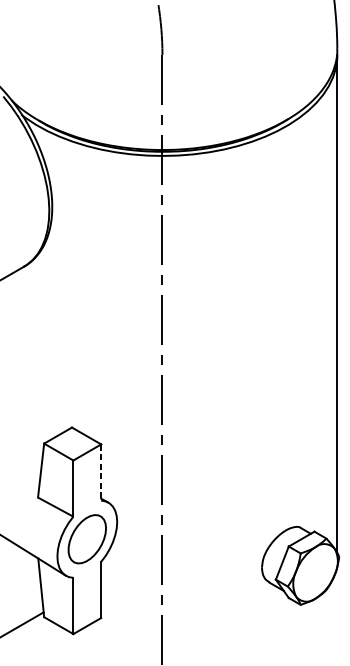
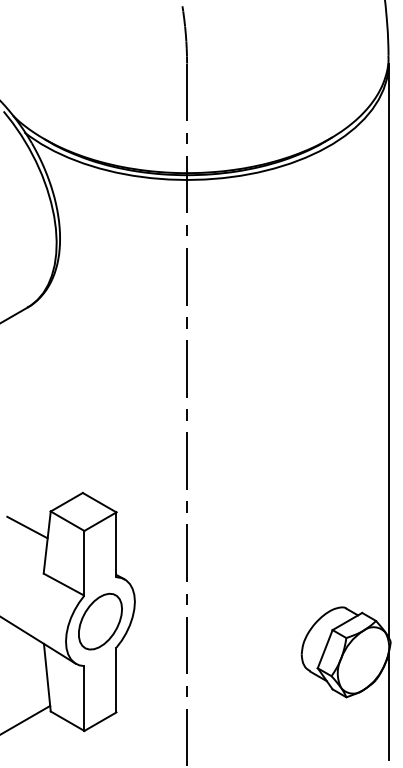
line: (24, 457) -> (27, 527), added
line: (101, 473) -> (116, 545), dashed -> solid
line: (337, 611) -> (388, 705), added

